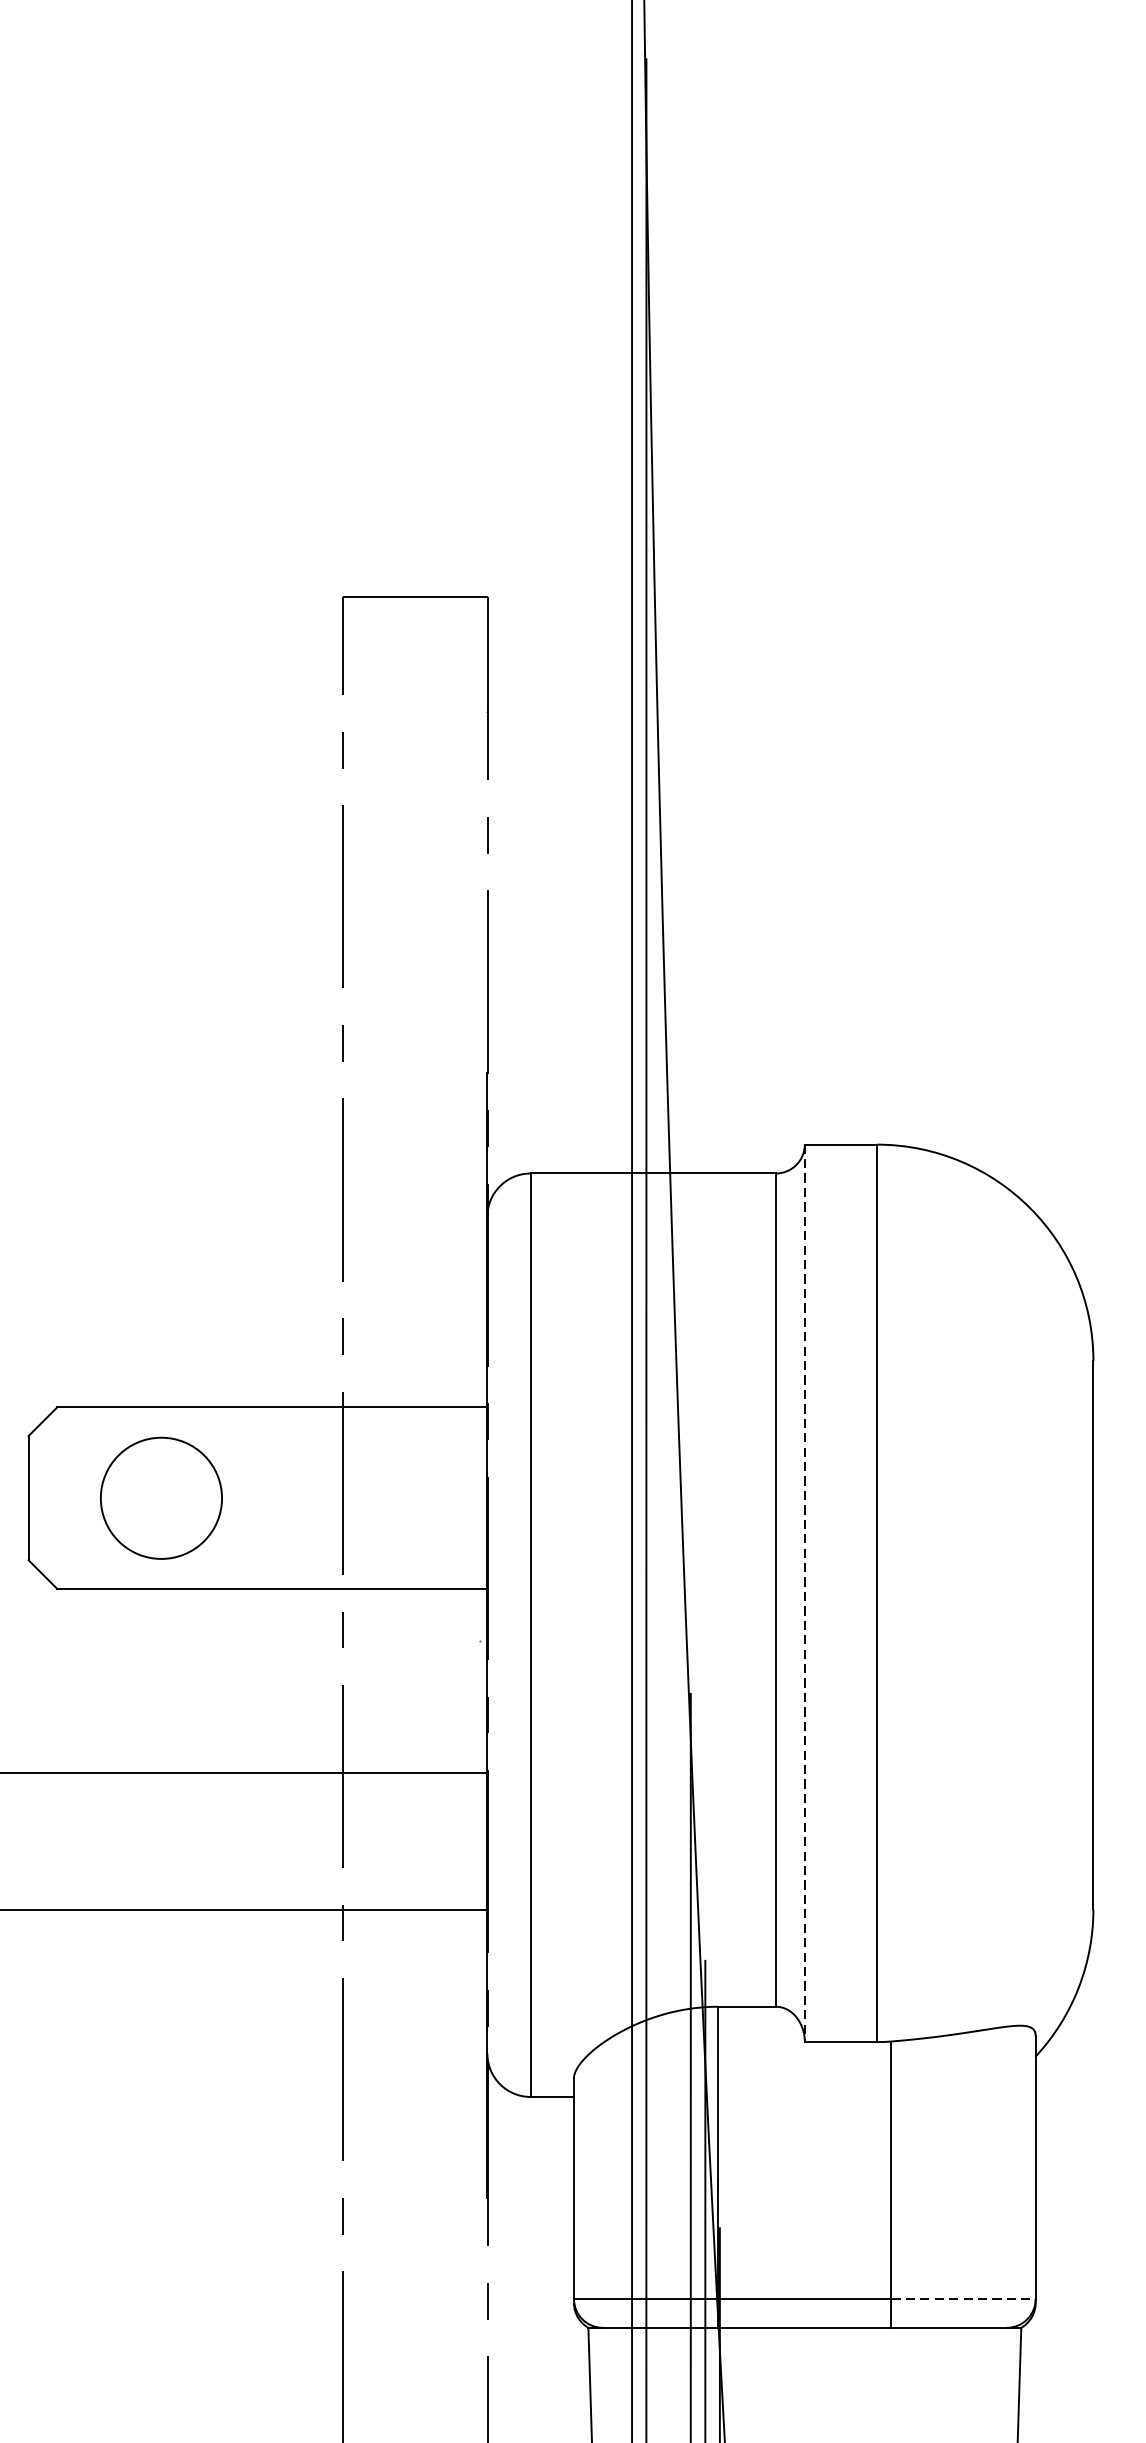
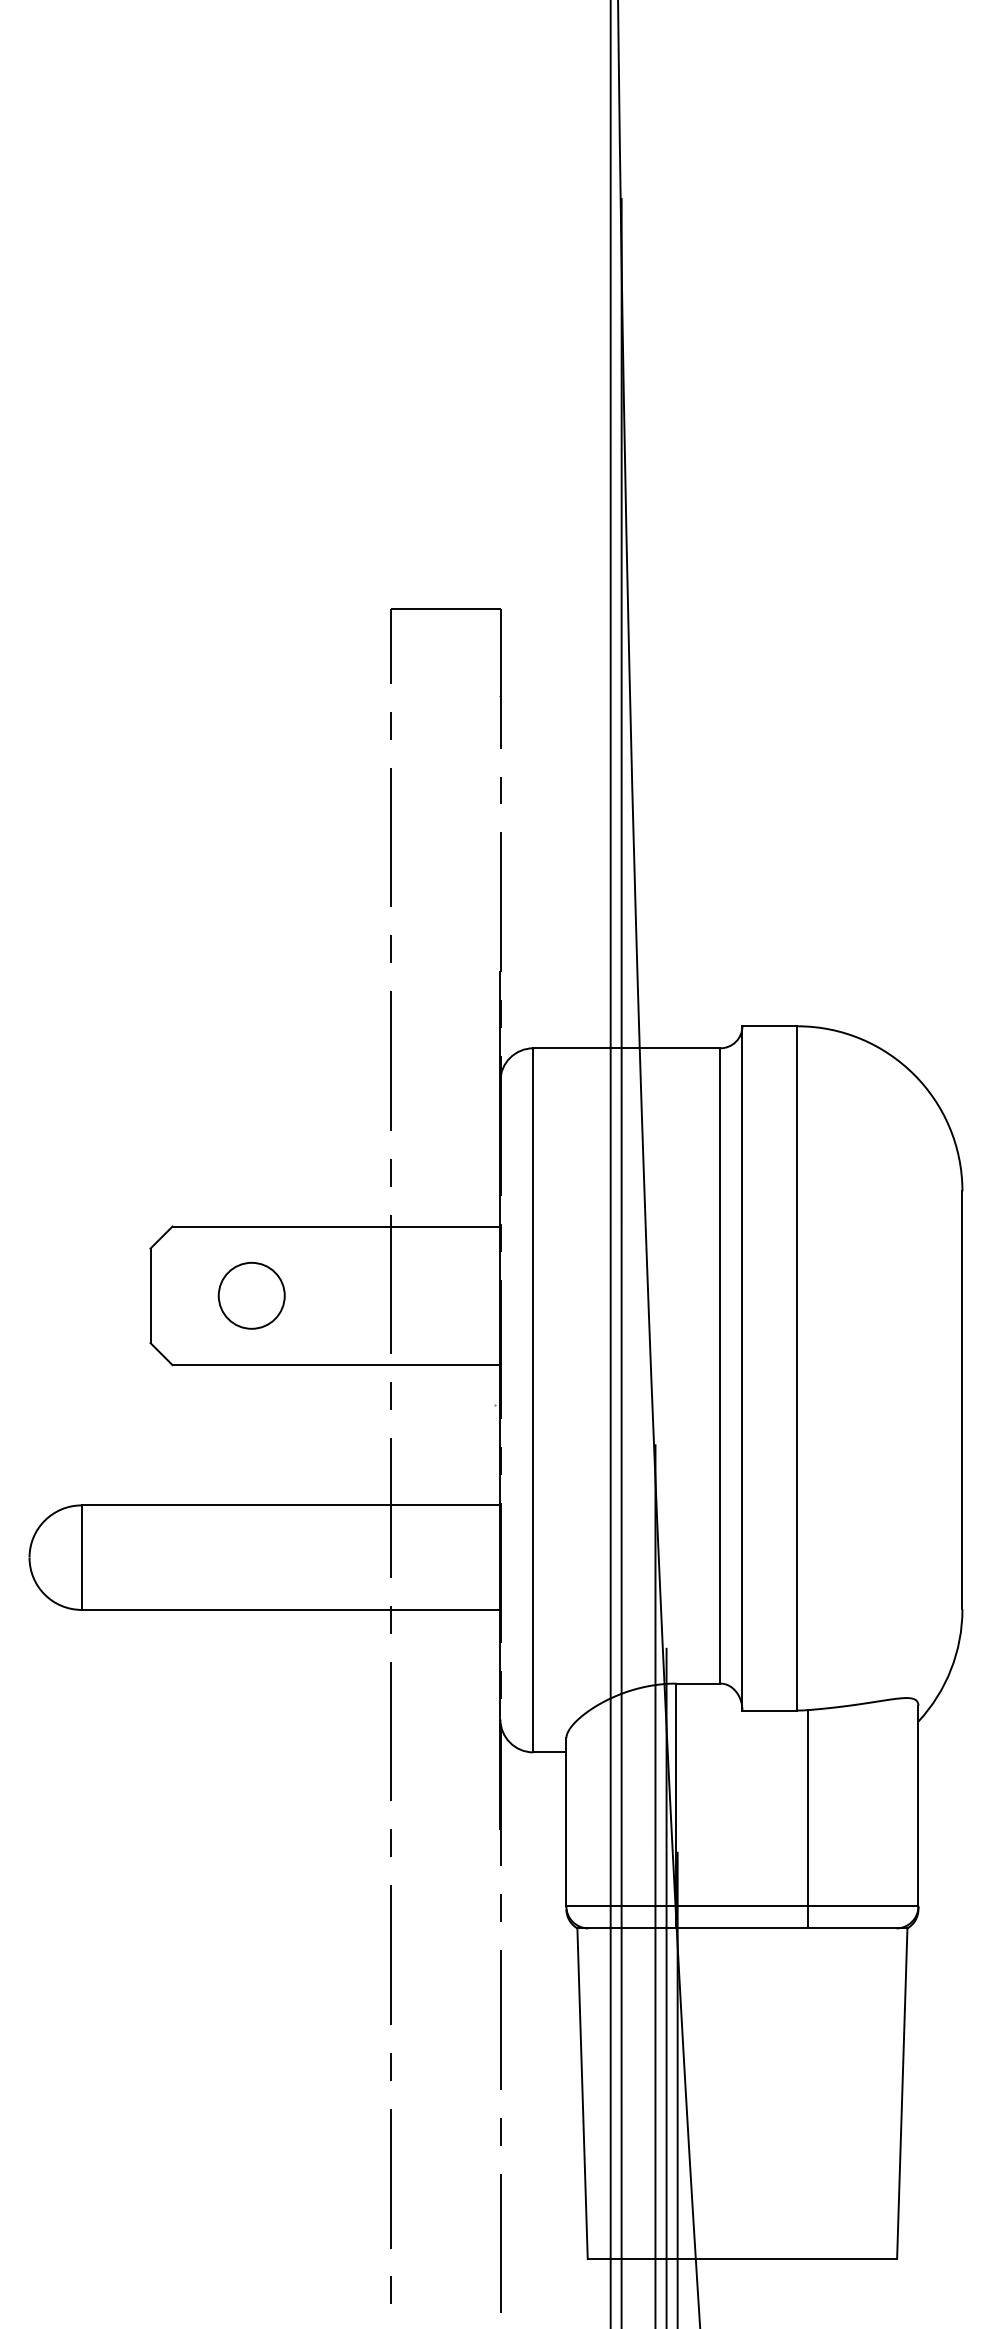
circle: (160, 1497) -> (251, 1295), size x0.71
line: (804, 1593) -> (742, 1368), dashed -> solid
line: (963, 2299) -> (863, 1906), dashed -> solid

